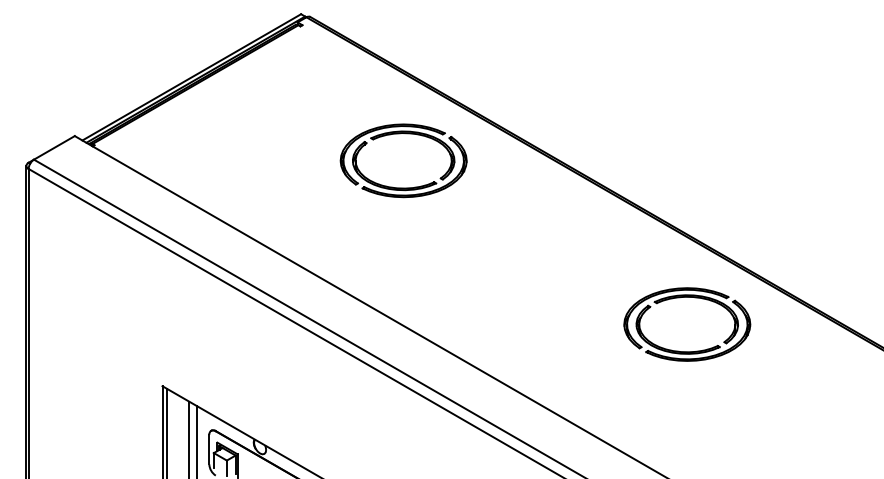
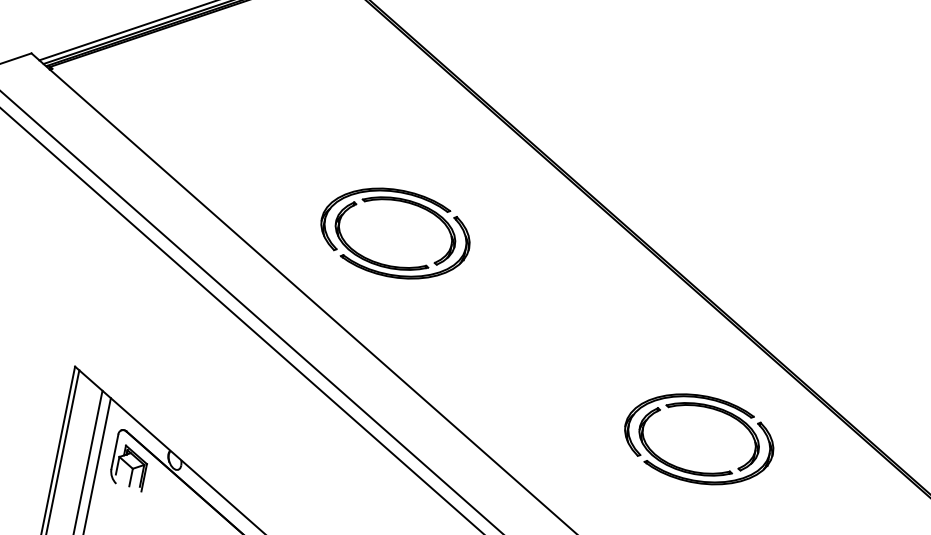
part: (405, 134) -> (403, 203), moved
part: (680, 298) -> (697, 407), moved

